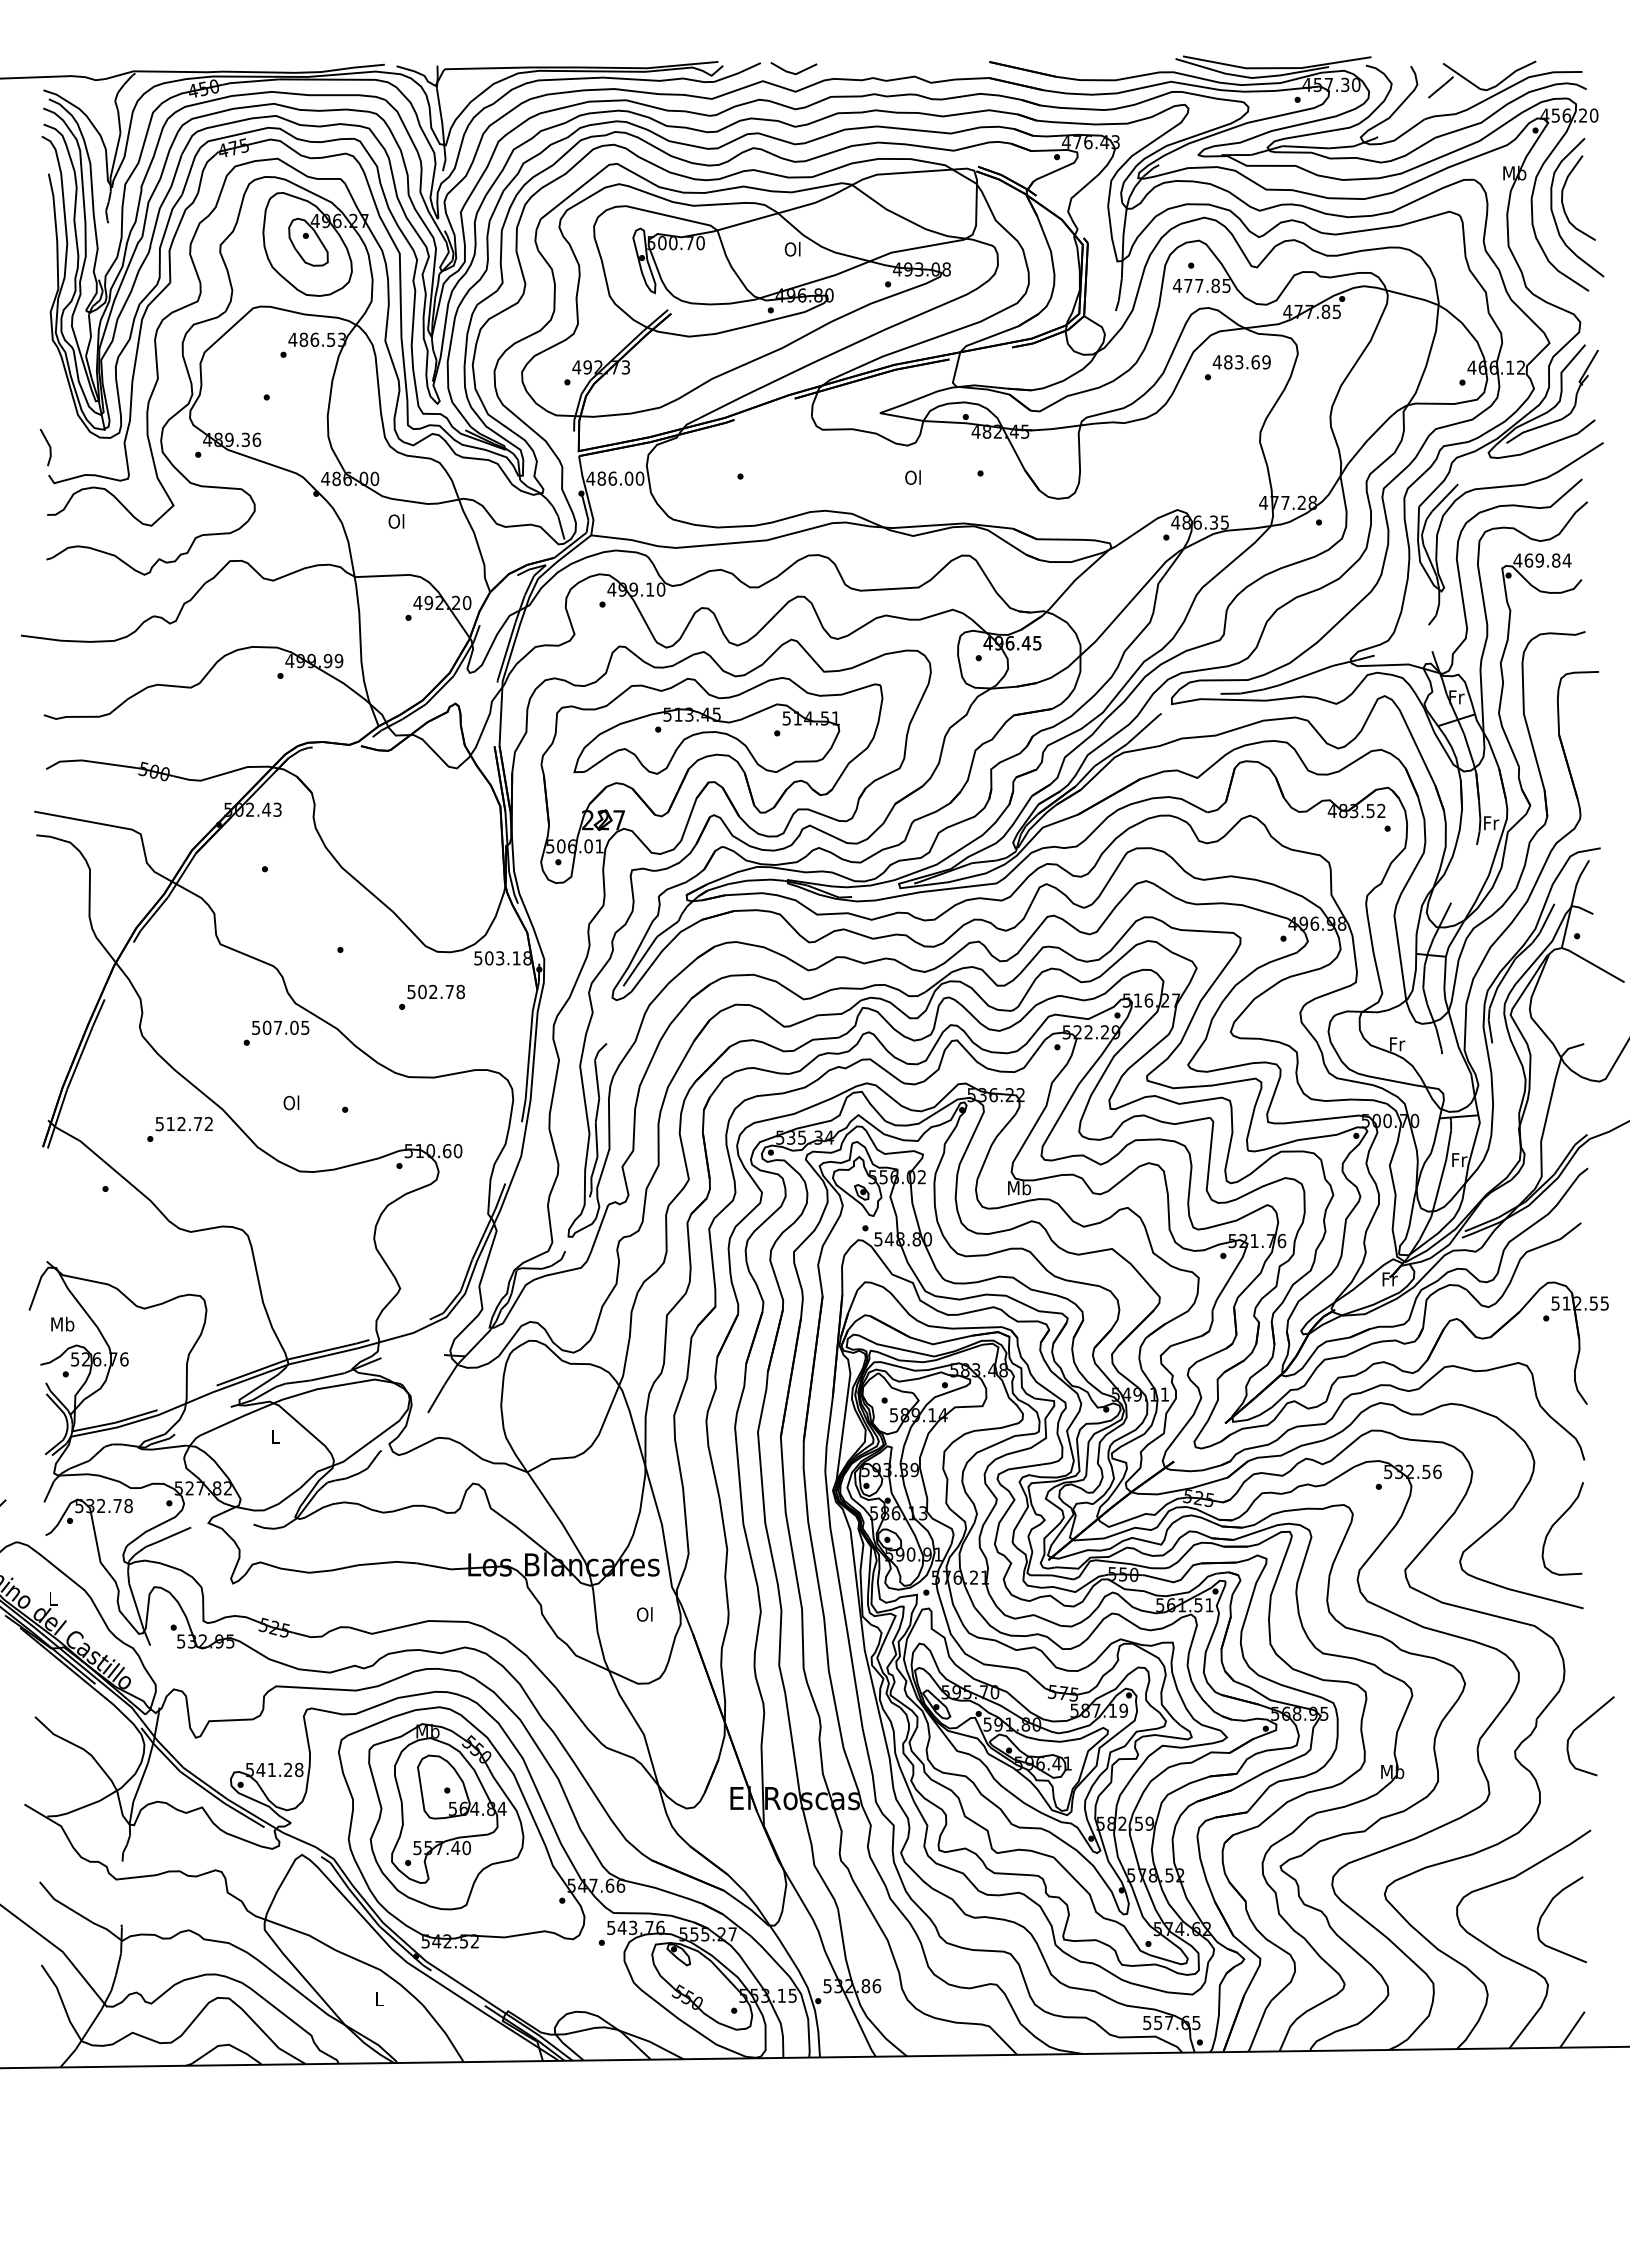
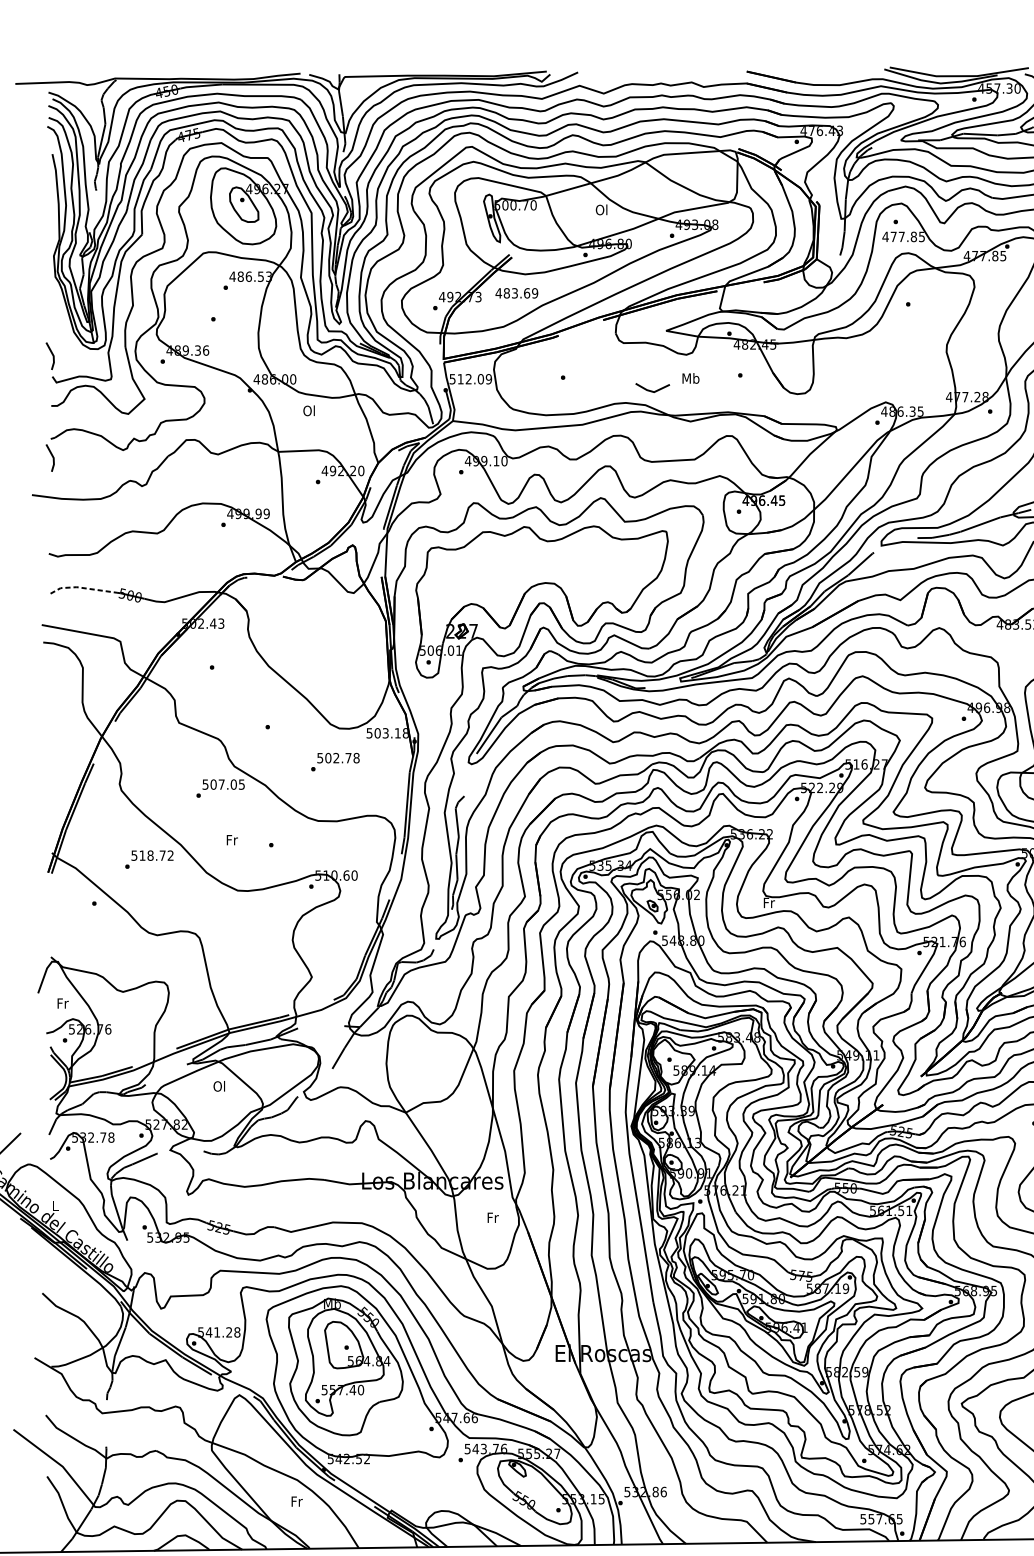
line: (793, 72) -> (652, 390), moved
text: (1241, 362) -> (516, 293), moved
text: (913, 477) -> (690, 378), Ol -> Mb
text: (615, 478) -> (470, 379), 486.00 -> 512.09
line: (48, 584) -> (52, 457), added
part: (706, 738) -> (538, 571), removed
line: (89, 761) -> (82, 588), solid -> dashed
text: (291, 1102) -> (231, 839), Ol -> Fr
text: (181, 1124) -> (150, 855), 512.72 -> 518.72
text: (1019, 1188) -> (769, 903), Mb -> Fr
text: (62, 1323) -> (62, 1002), Mb -> Fr
text: (274, 1436) -> (219, 1086), L -> Ol
text: (645, 1614) -> (492, 1217), Ol -> Fr
text: (379, 1999) -> (296, 1501), L -> Fr

